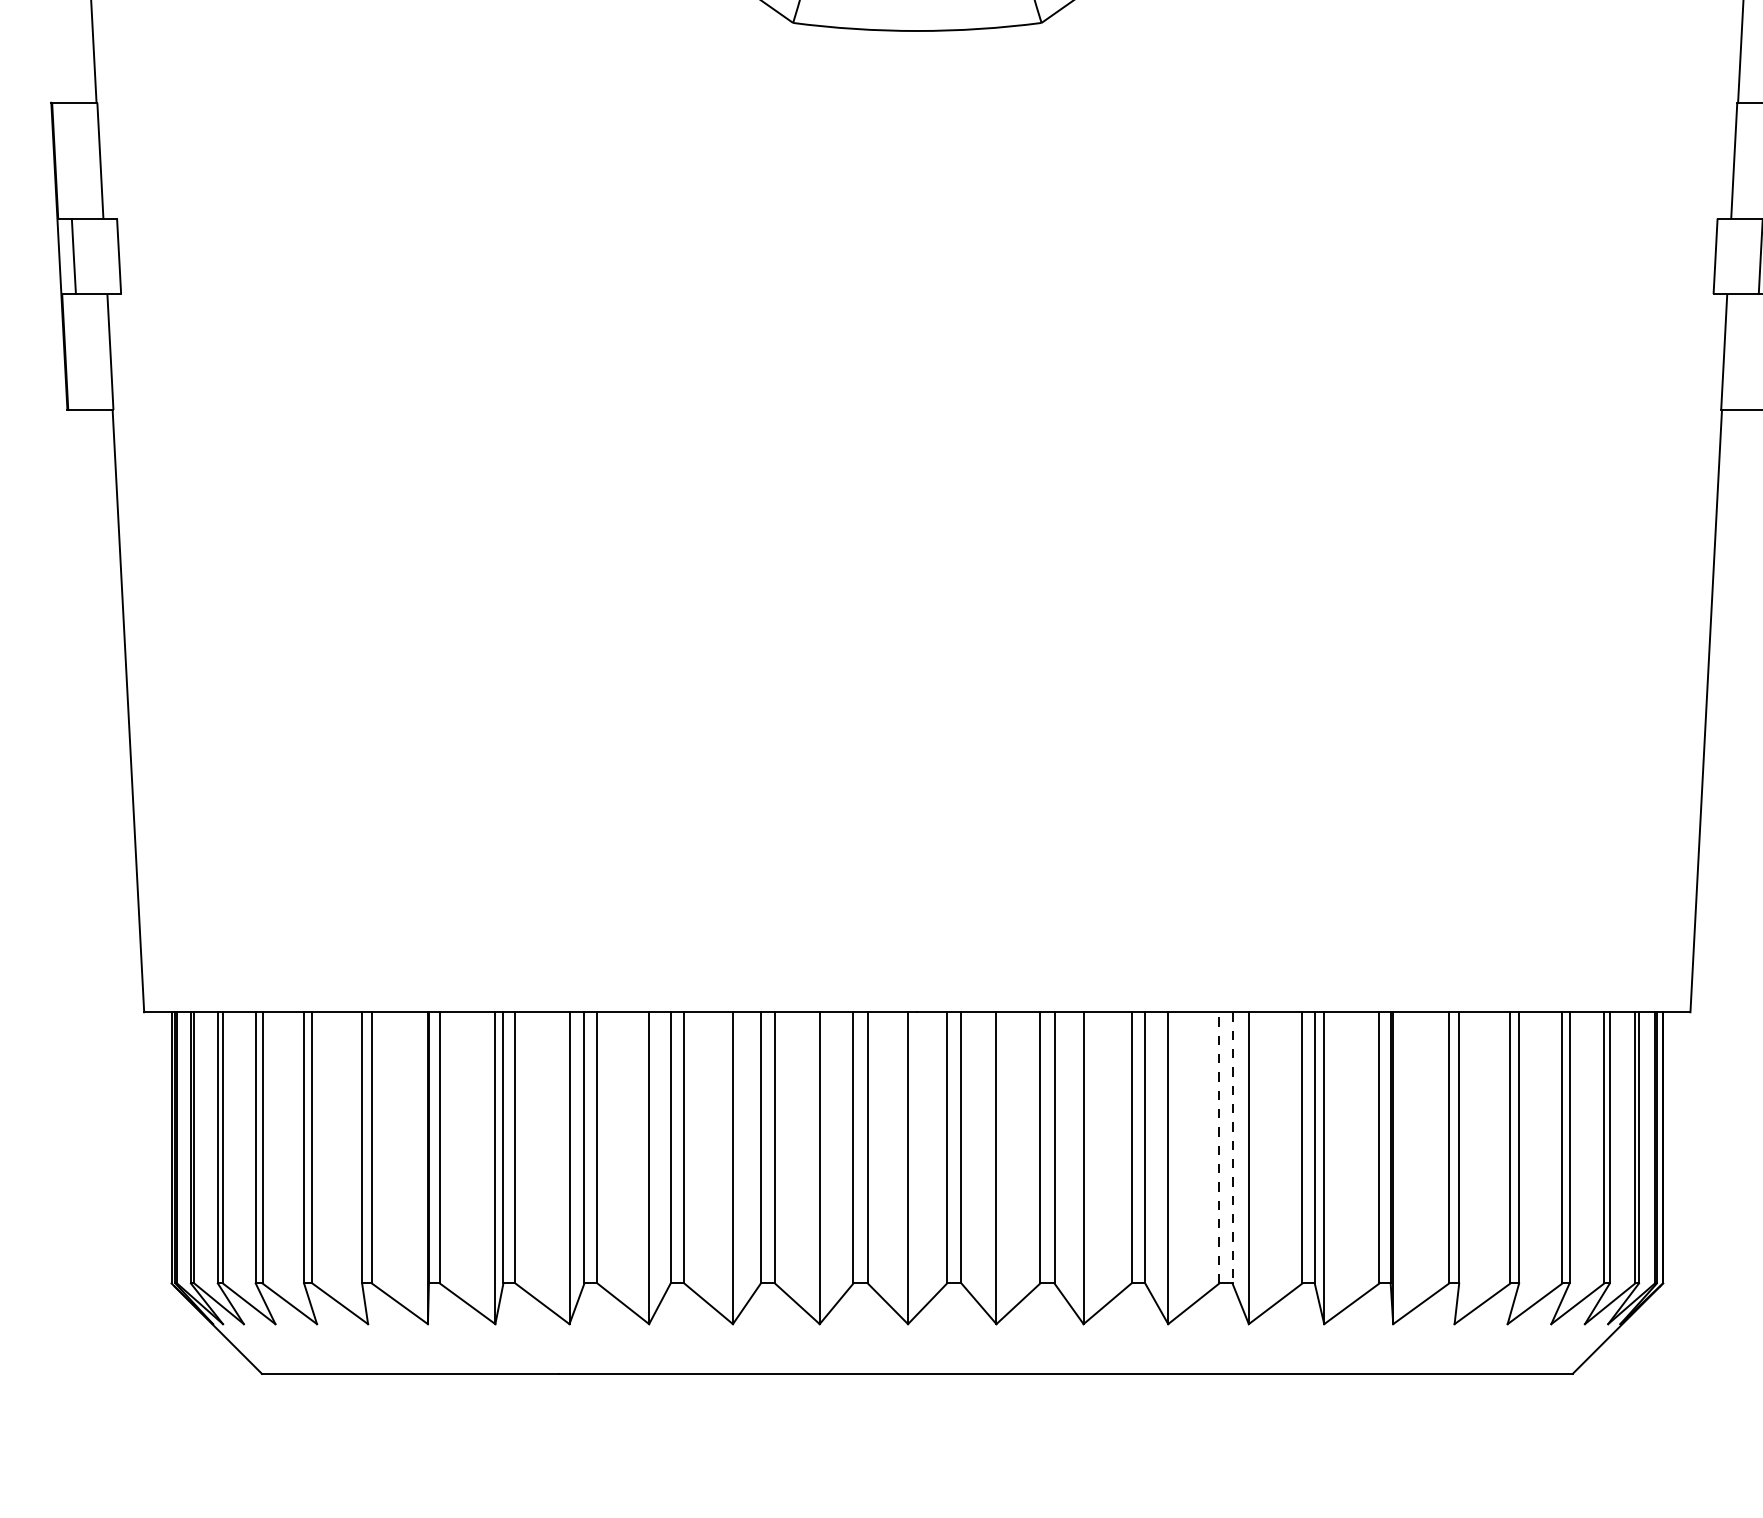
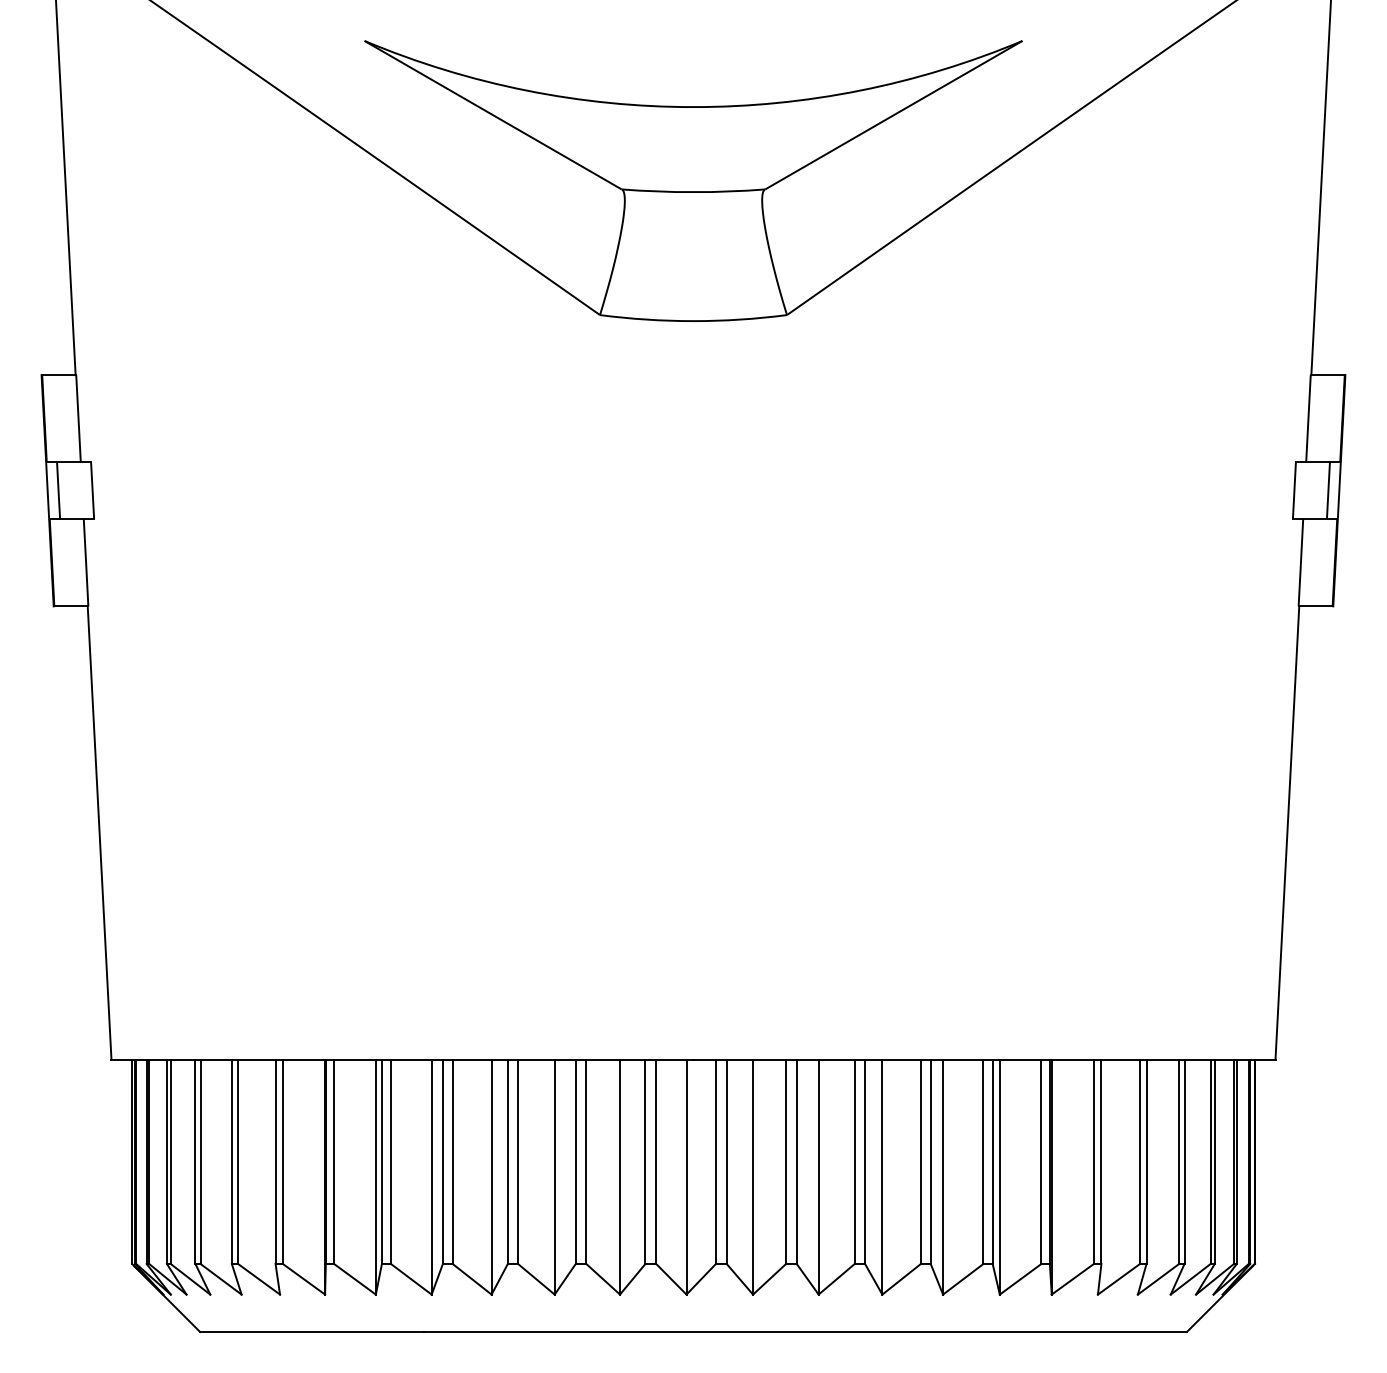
line: (1218, 1147) -> (920, 1161), dashed -> solid
line: (1232, 1148) -> (930, 1162), dashed -> solid

